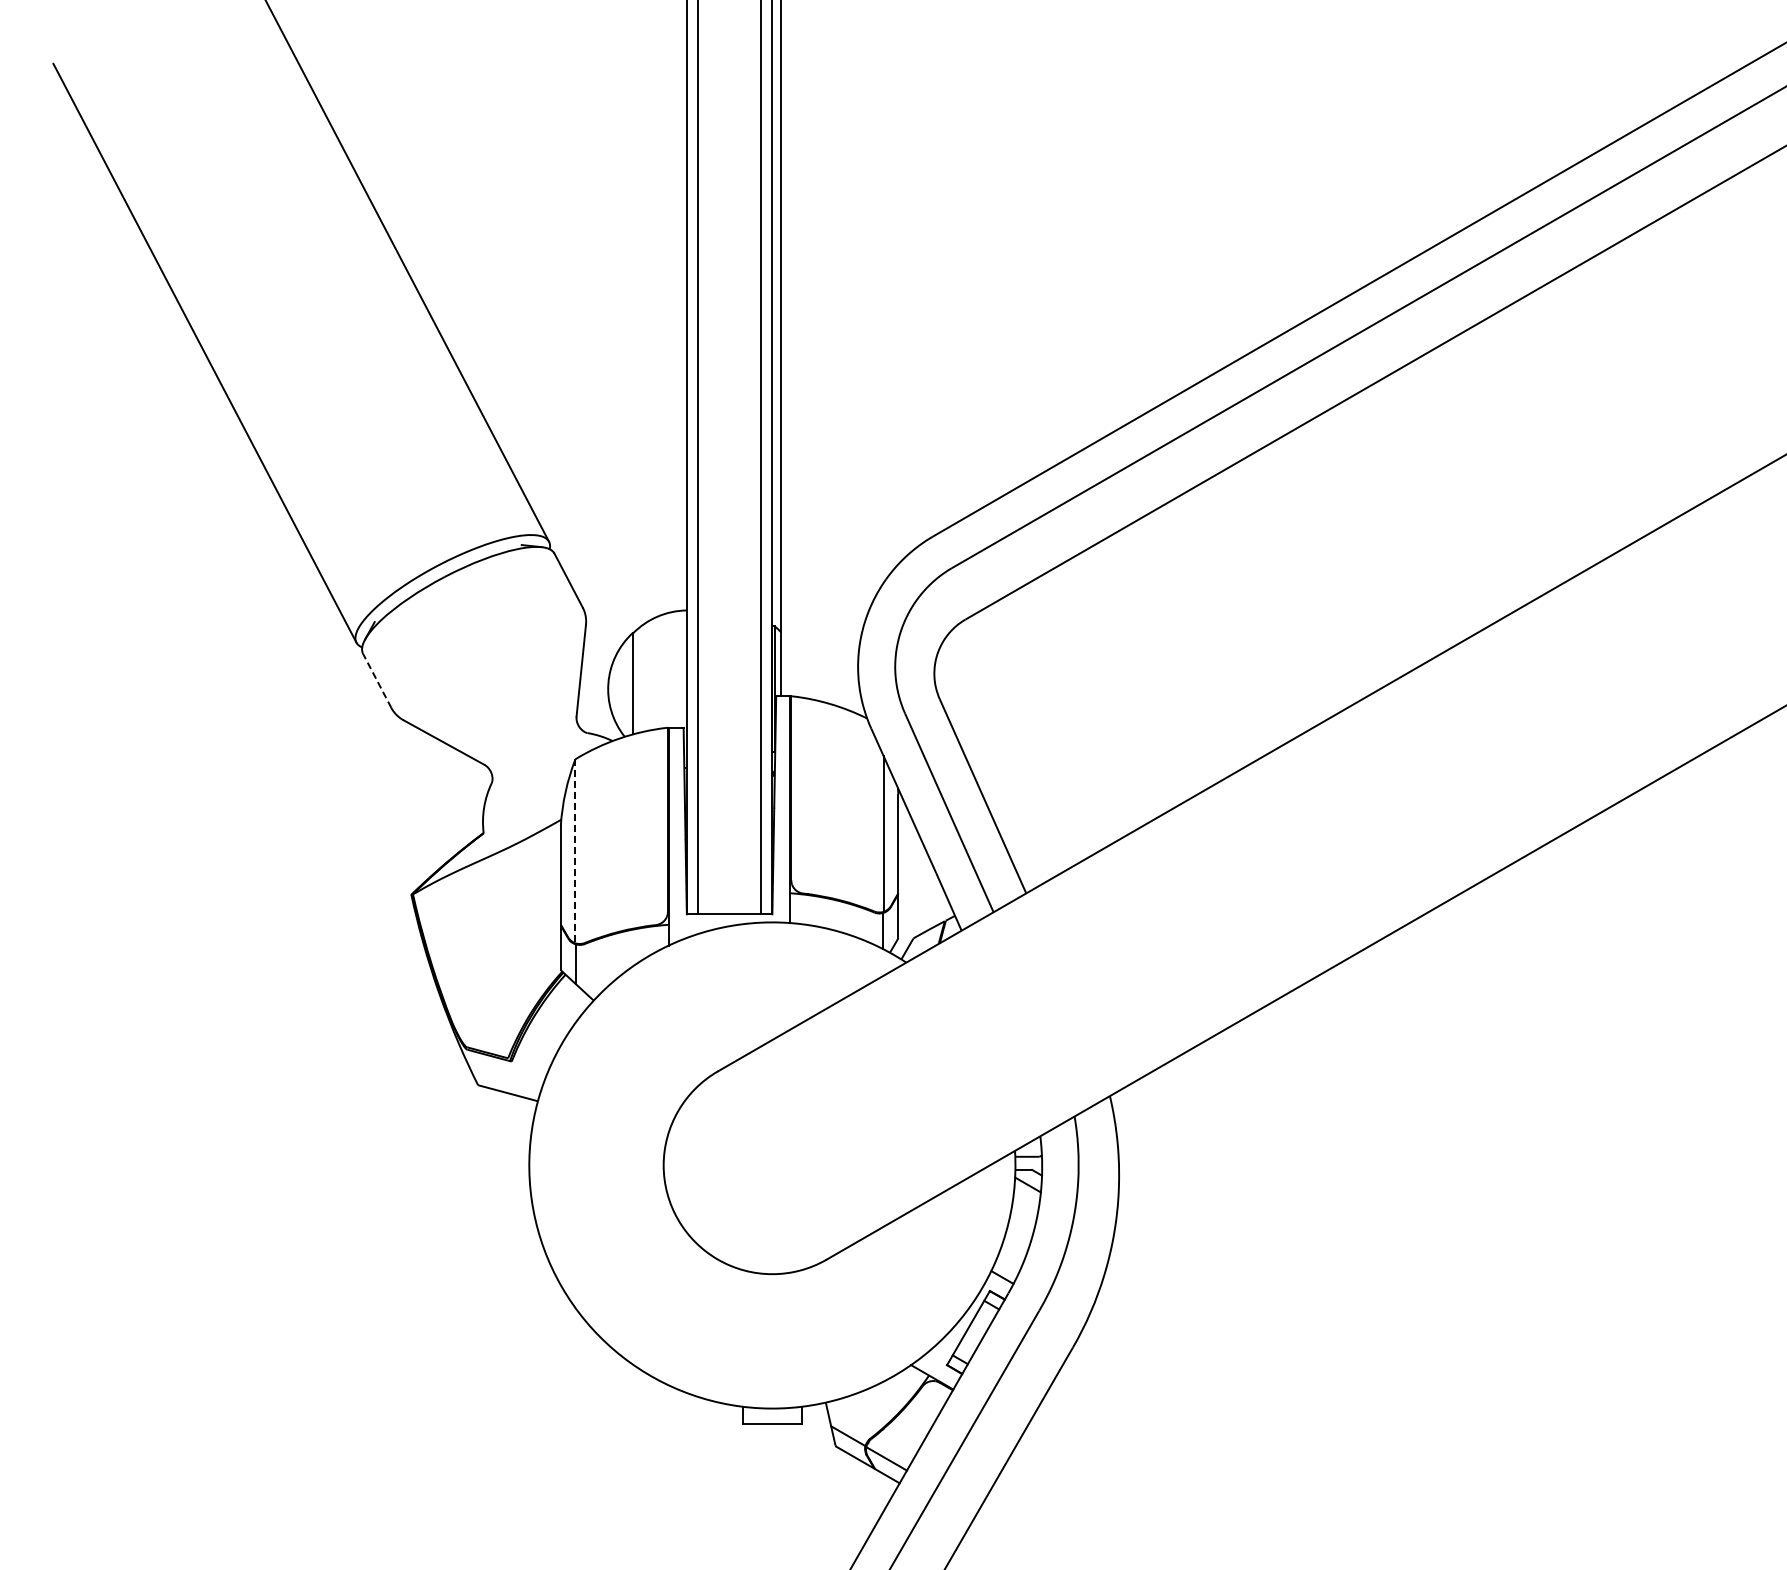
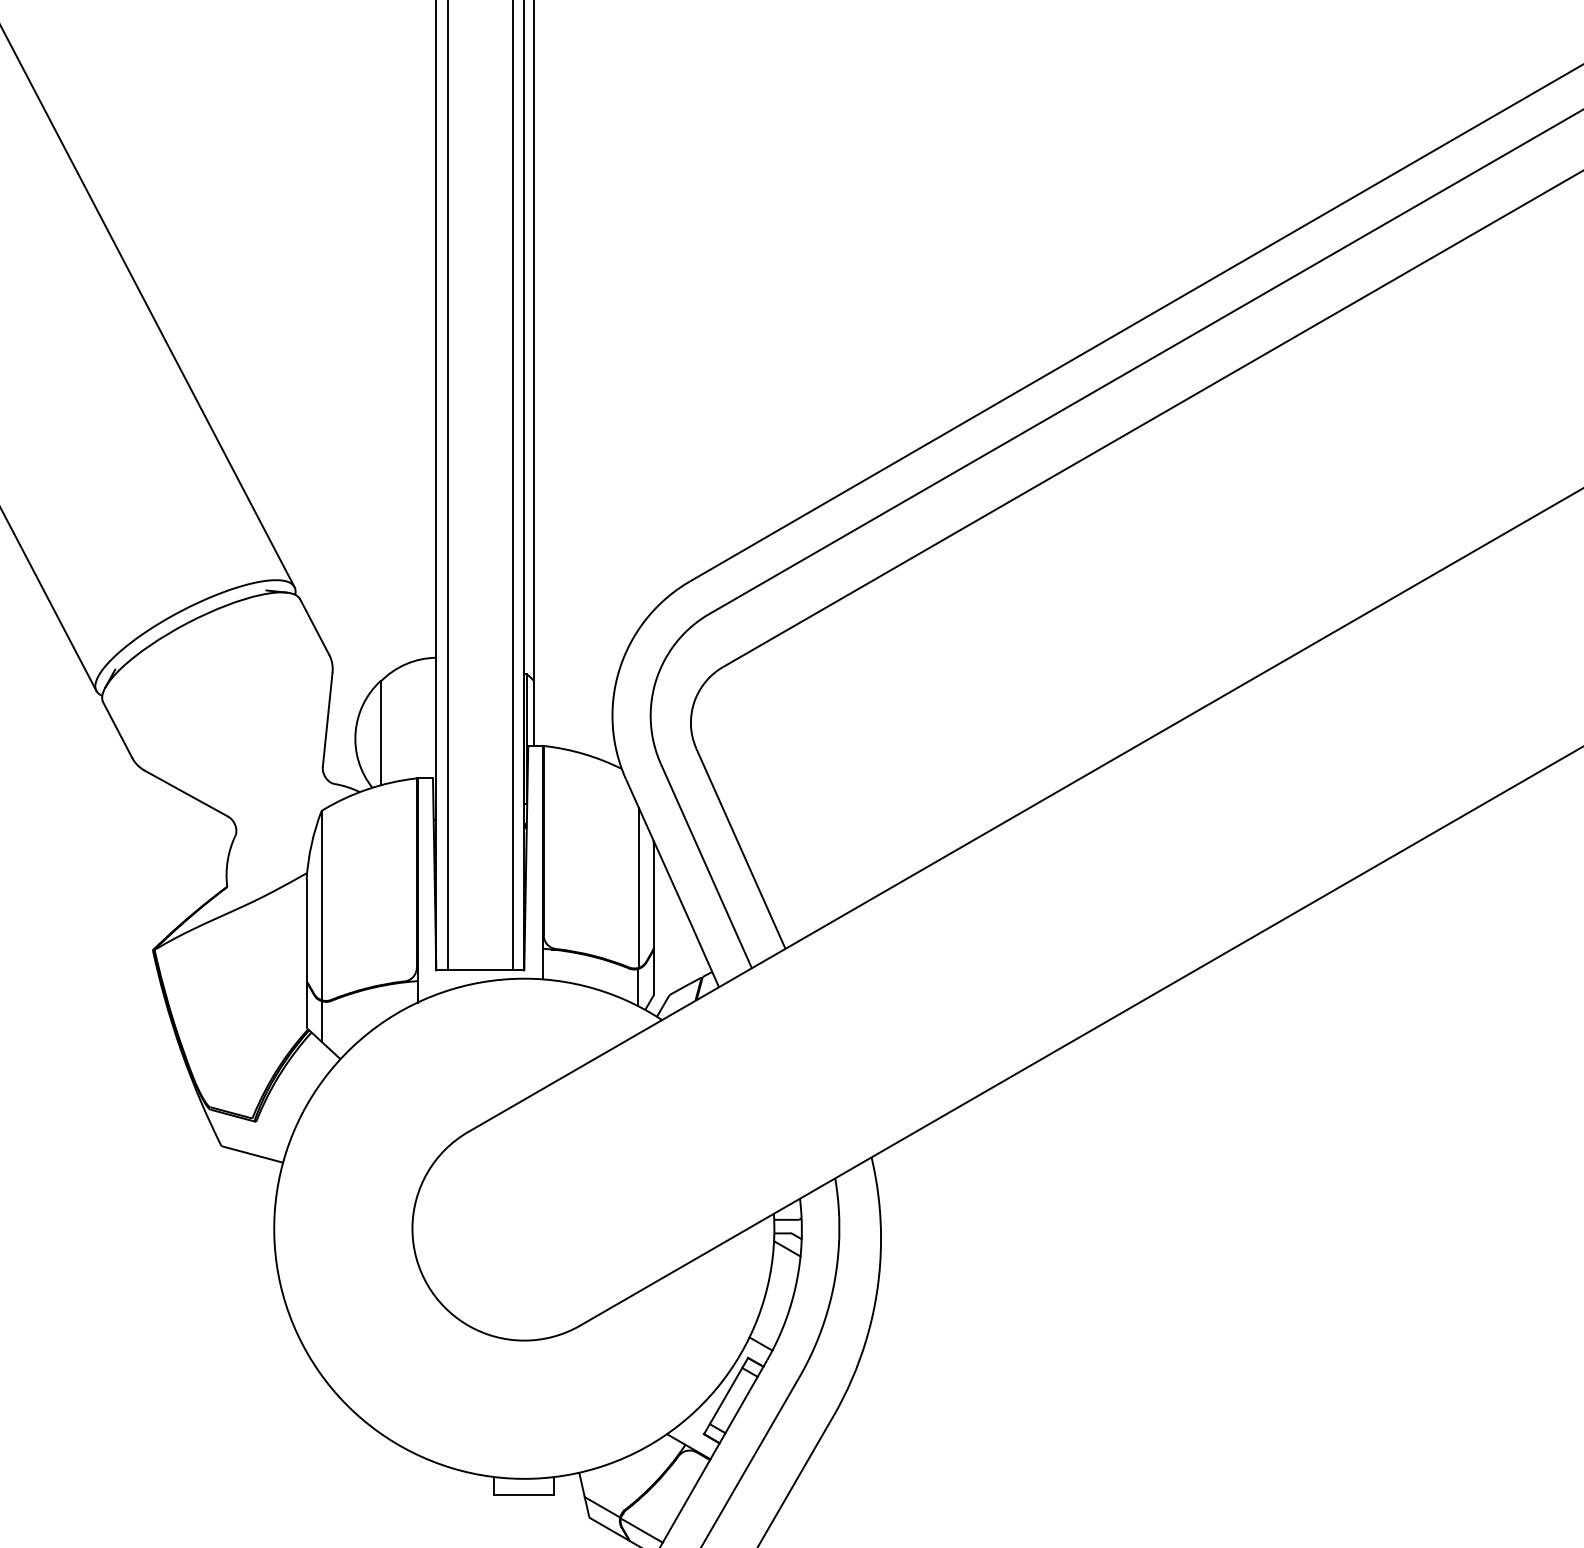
line: (377, 680) -> (118, 729), dashed -> solid
line: (575, 851) -> (321, 905), dashed -> solid

